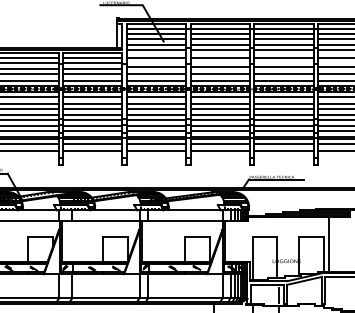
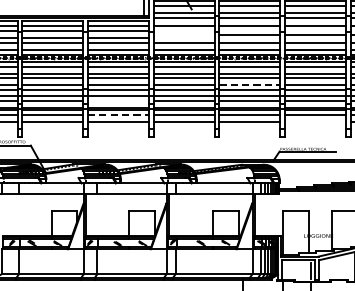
line: (156, 66) -> (184, 35), removed
line: (220, 114) -> (250, 84), solid -> dashed
line: (92, 130) -> (118, 101), removed
line: (92, 144) -> (118, 115), solid -> dashed
line: (283, 150) -> (315, 121), removed

